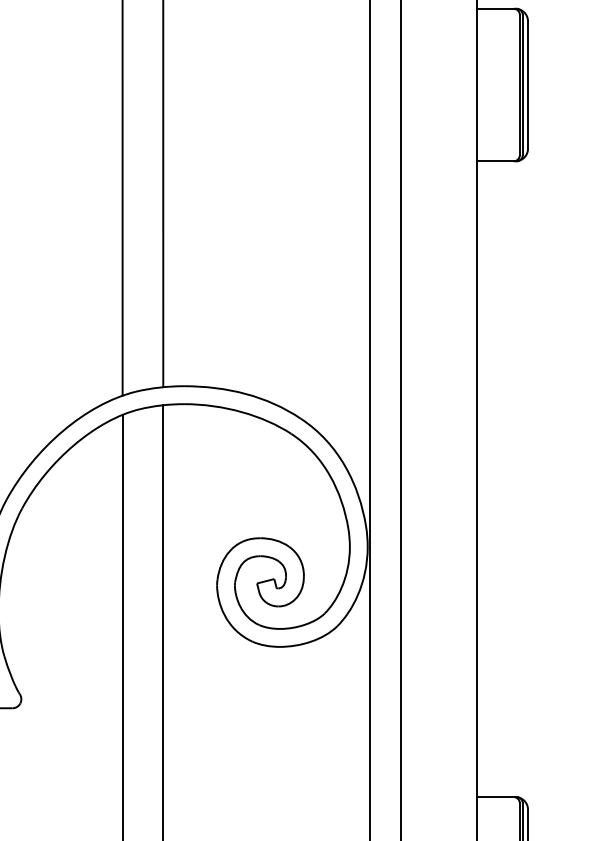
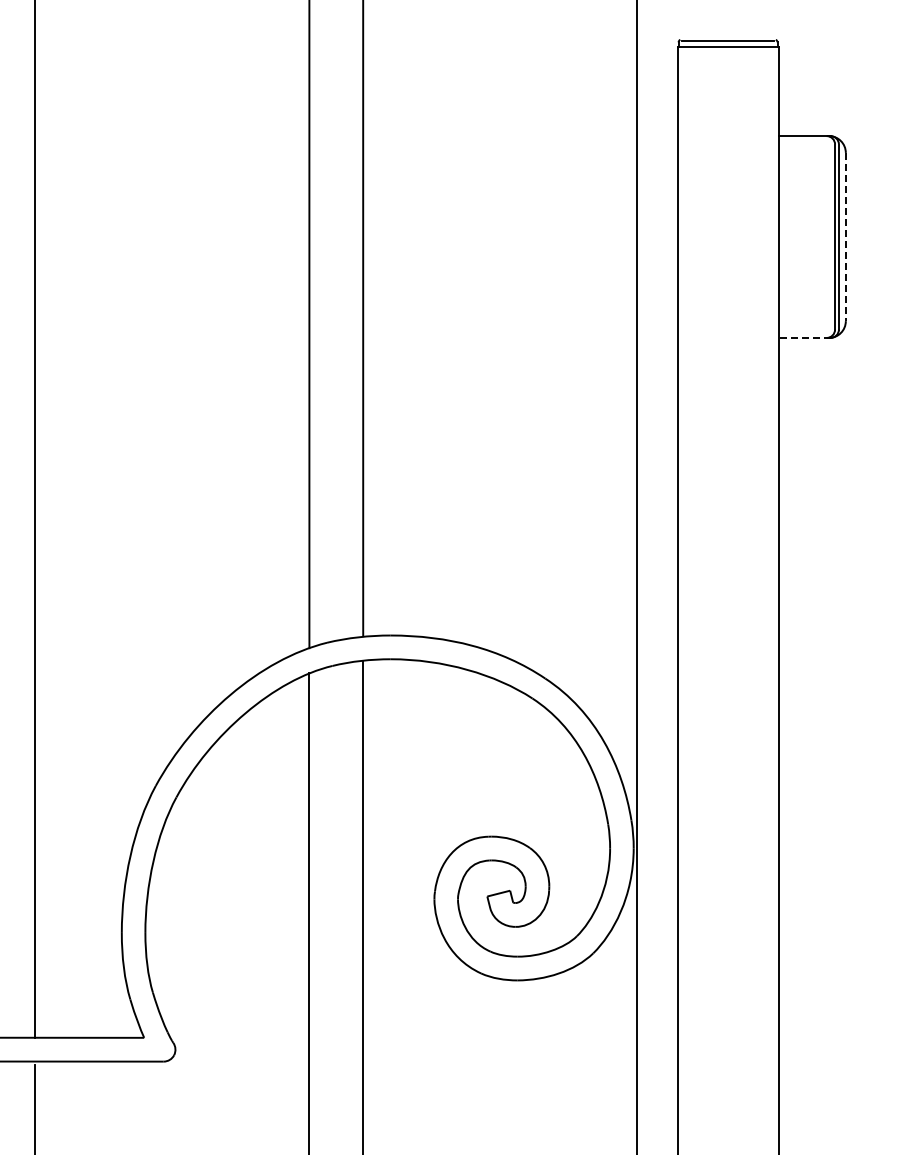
line: (527, 85) -> (845, 237), solid -> dashed
line: (496, 160) -> (804, 337), solid -> dashed

